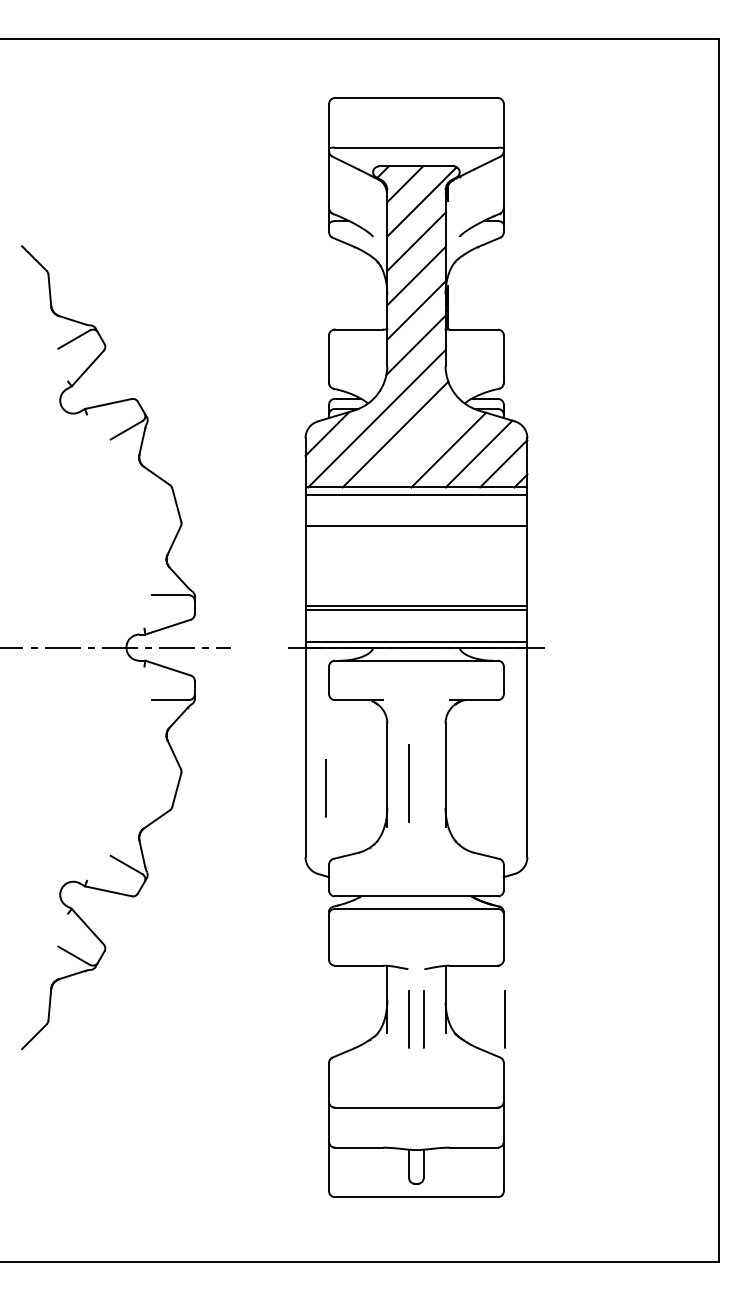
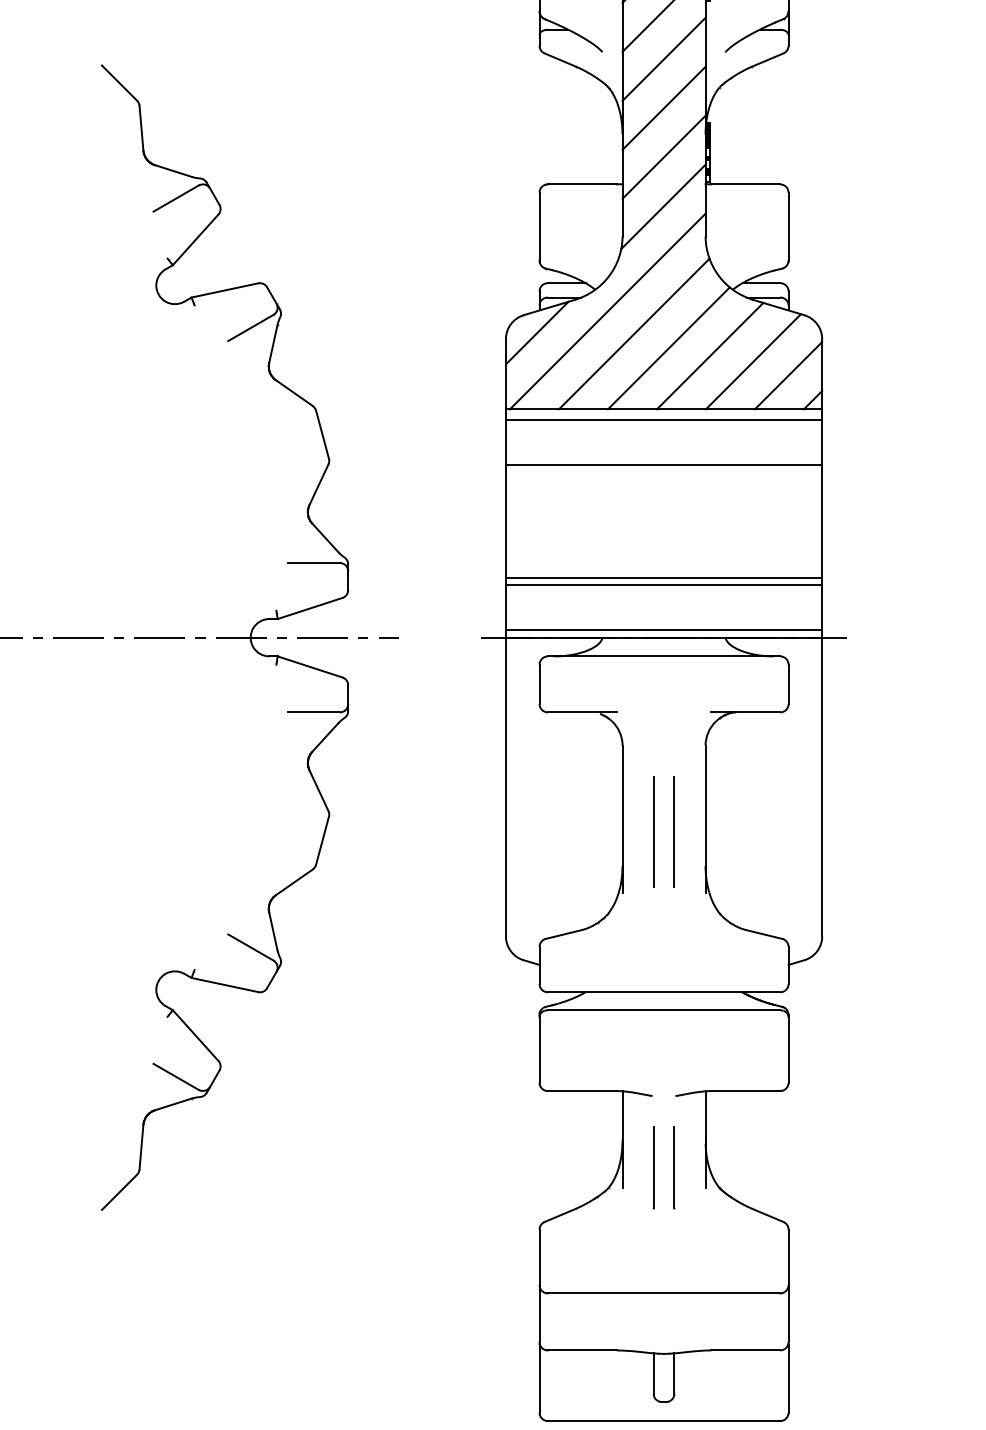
line: (419, 444) -> (668, 348), added
line: (423, 783) -> (674, 831), added
line: (325, 788) -> (534, 838), removed
line: (505, 1019) -> (791, 1167), removed

